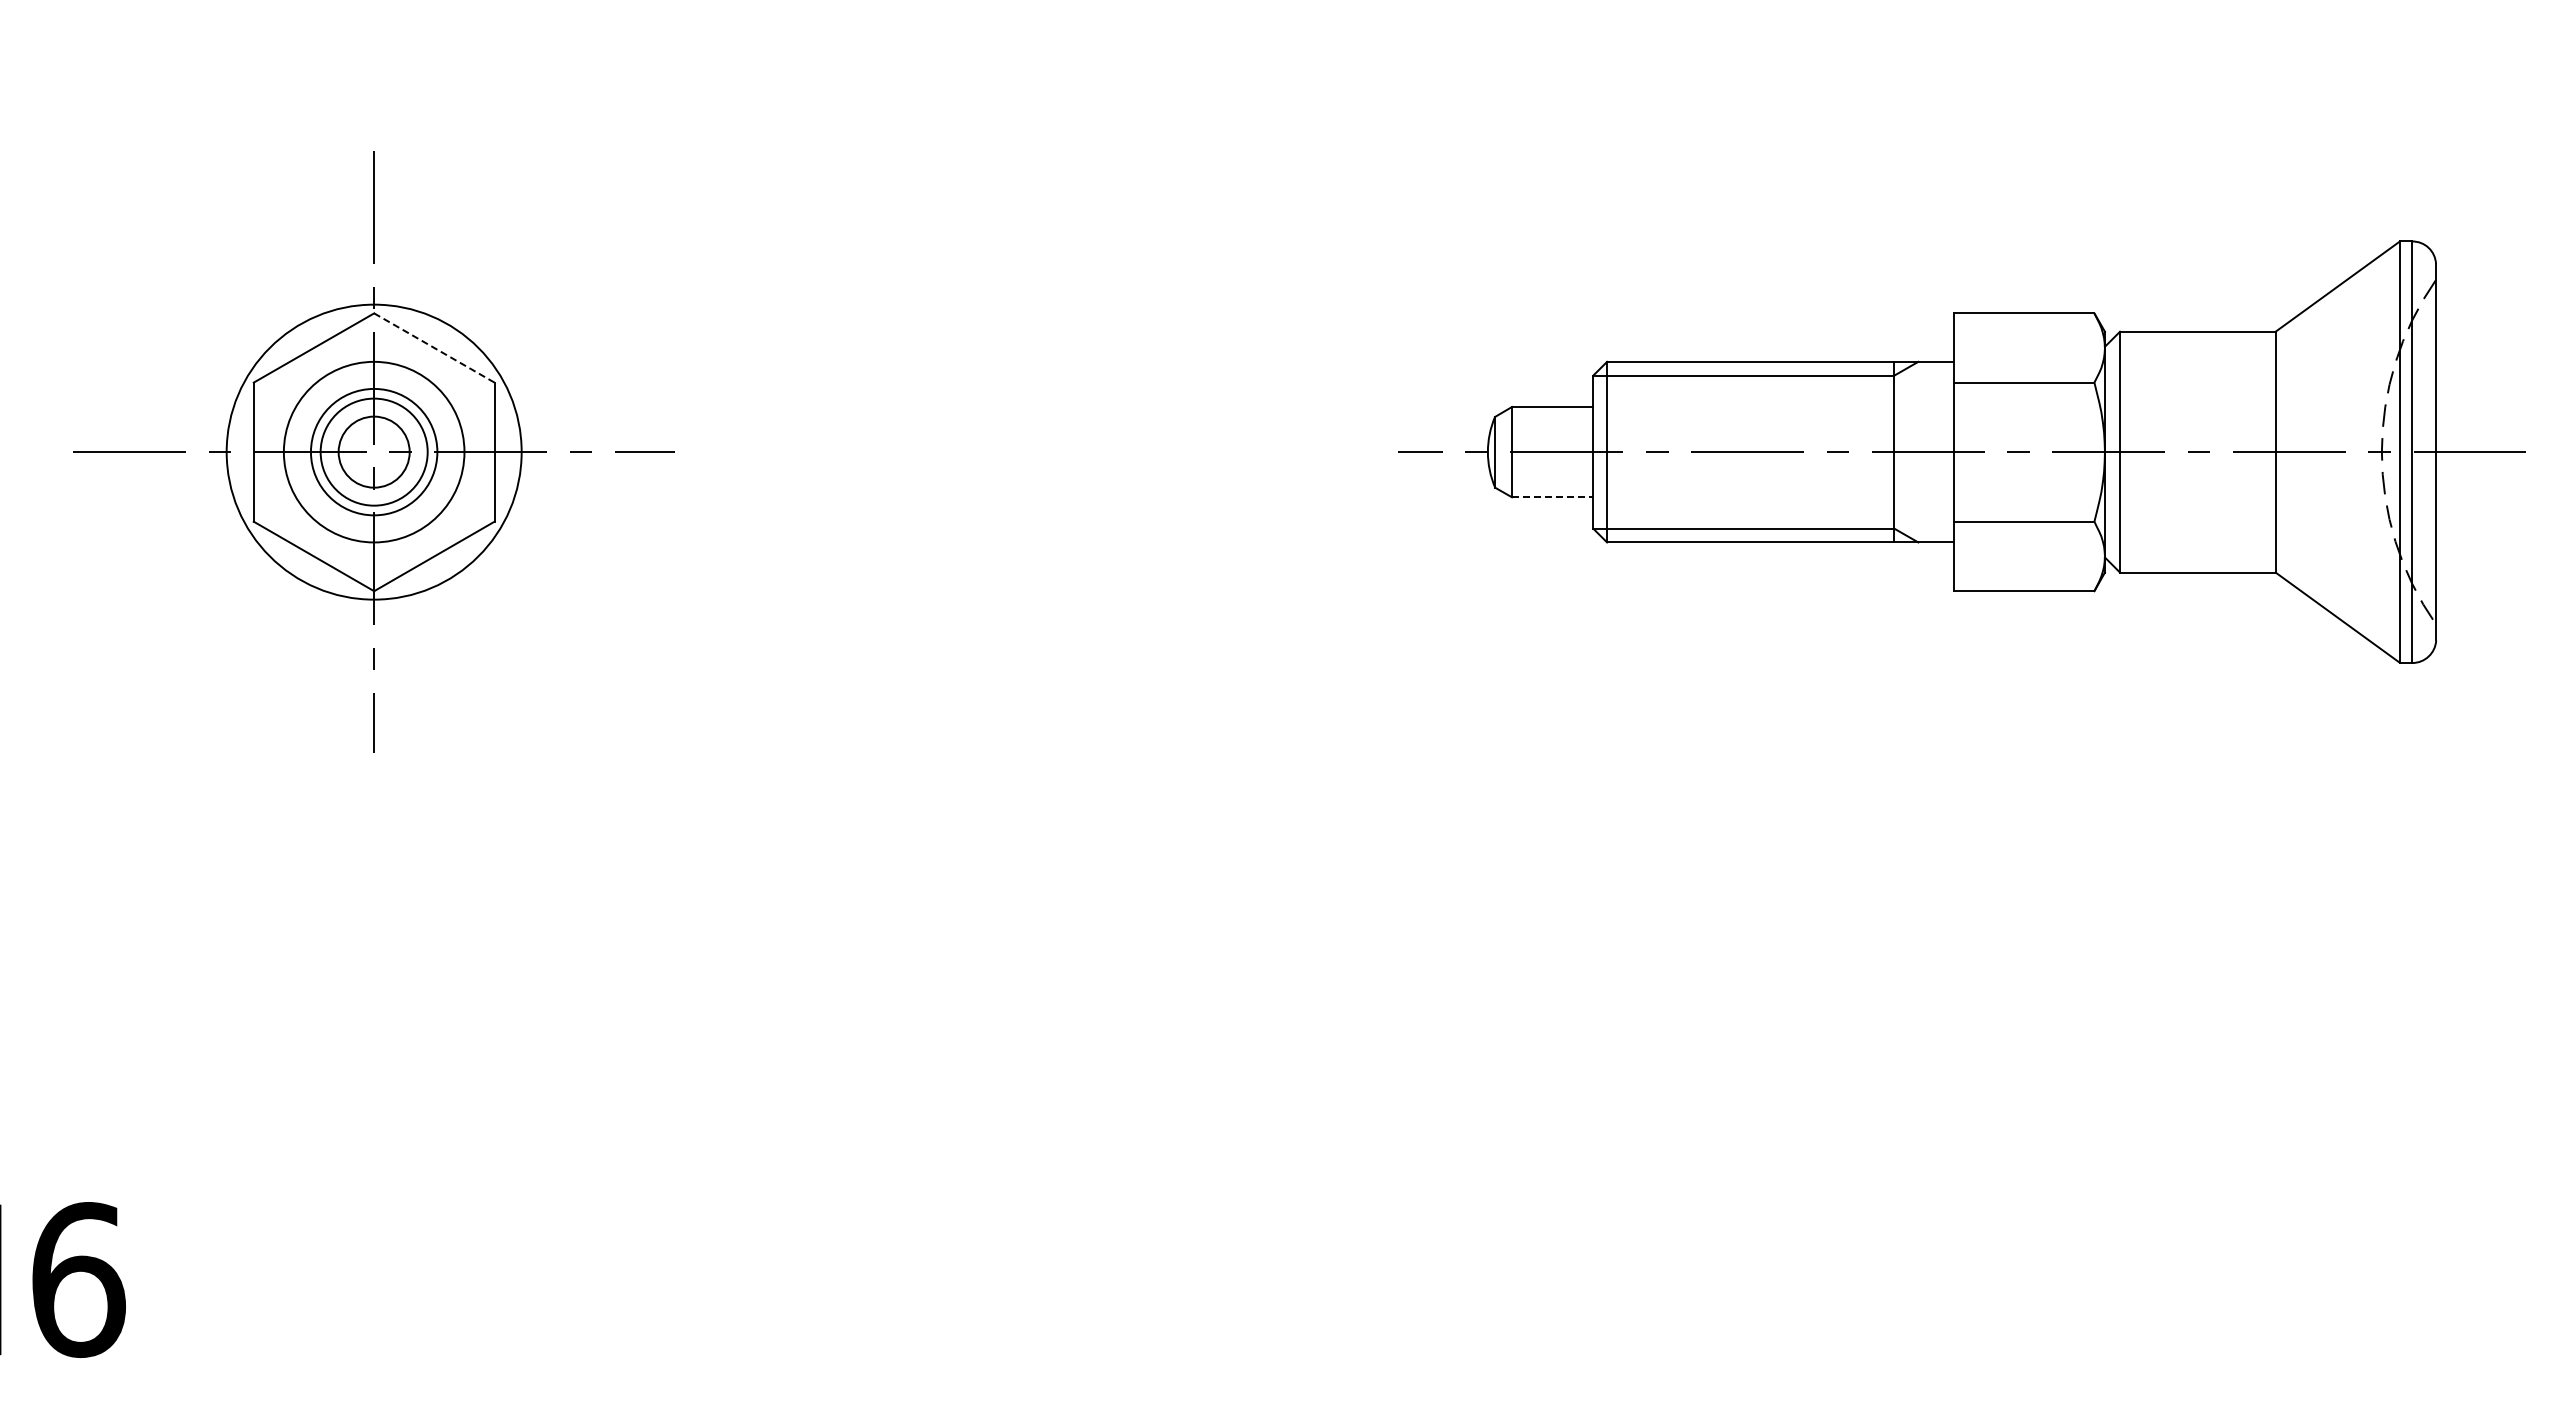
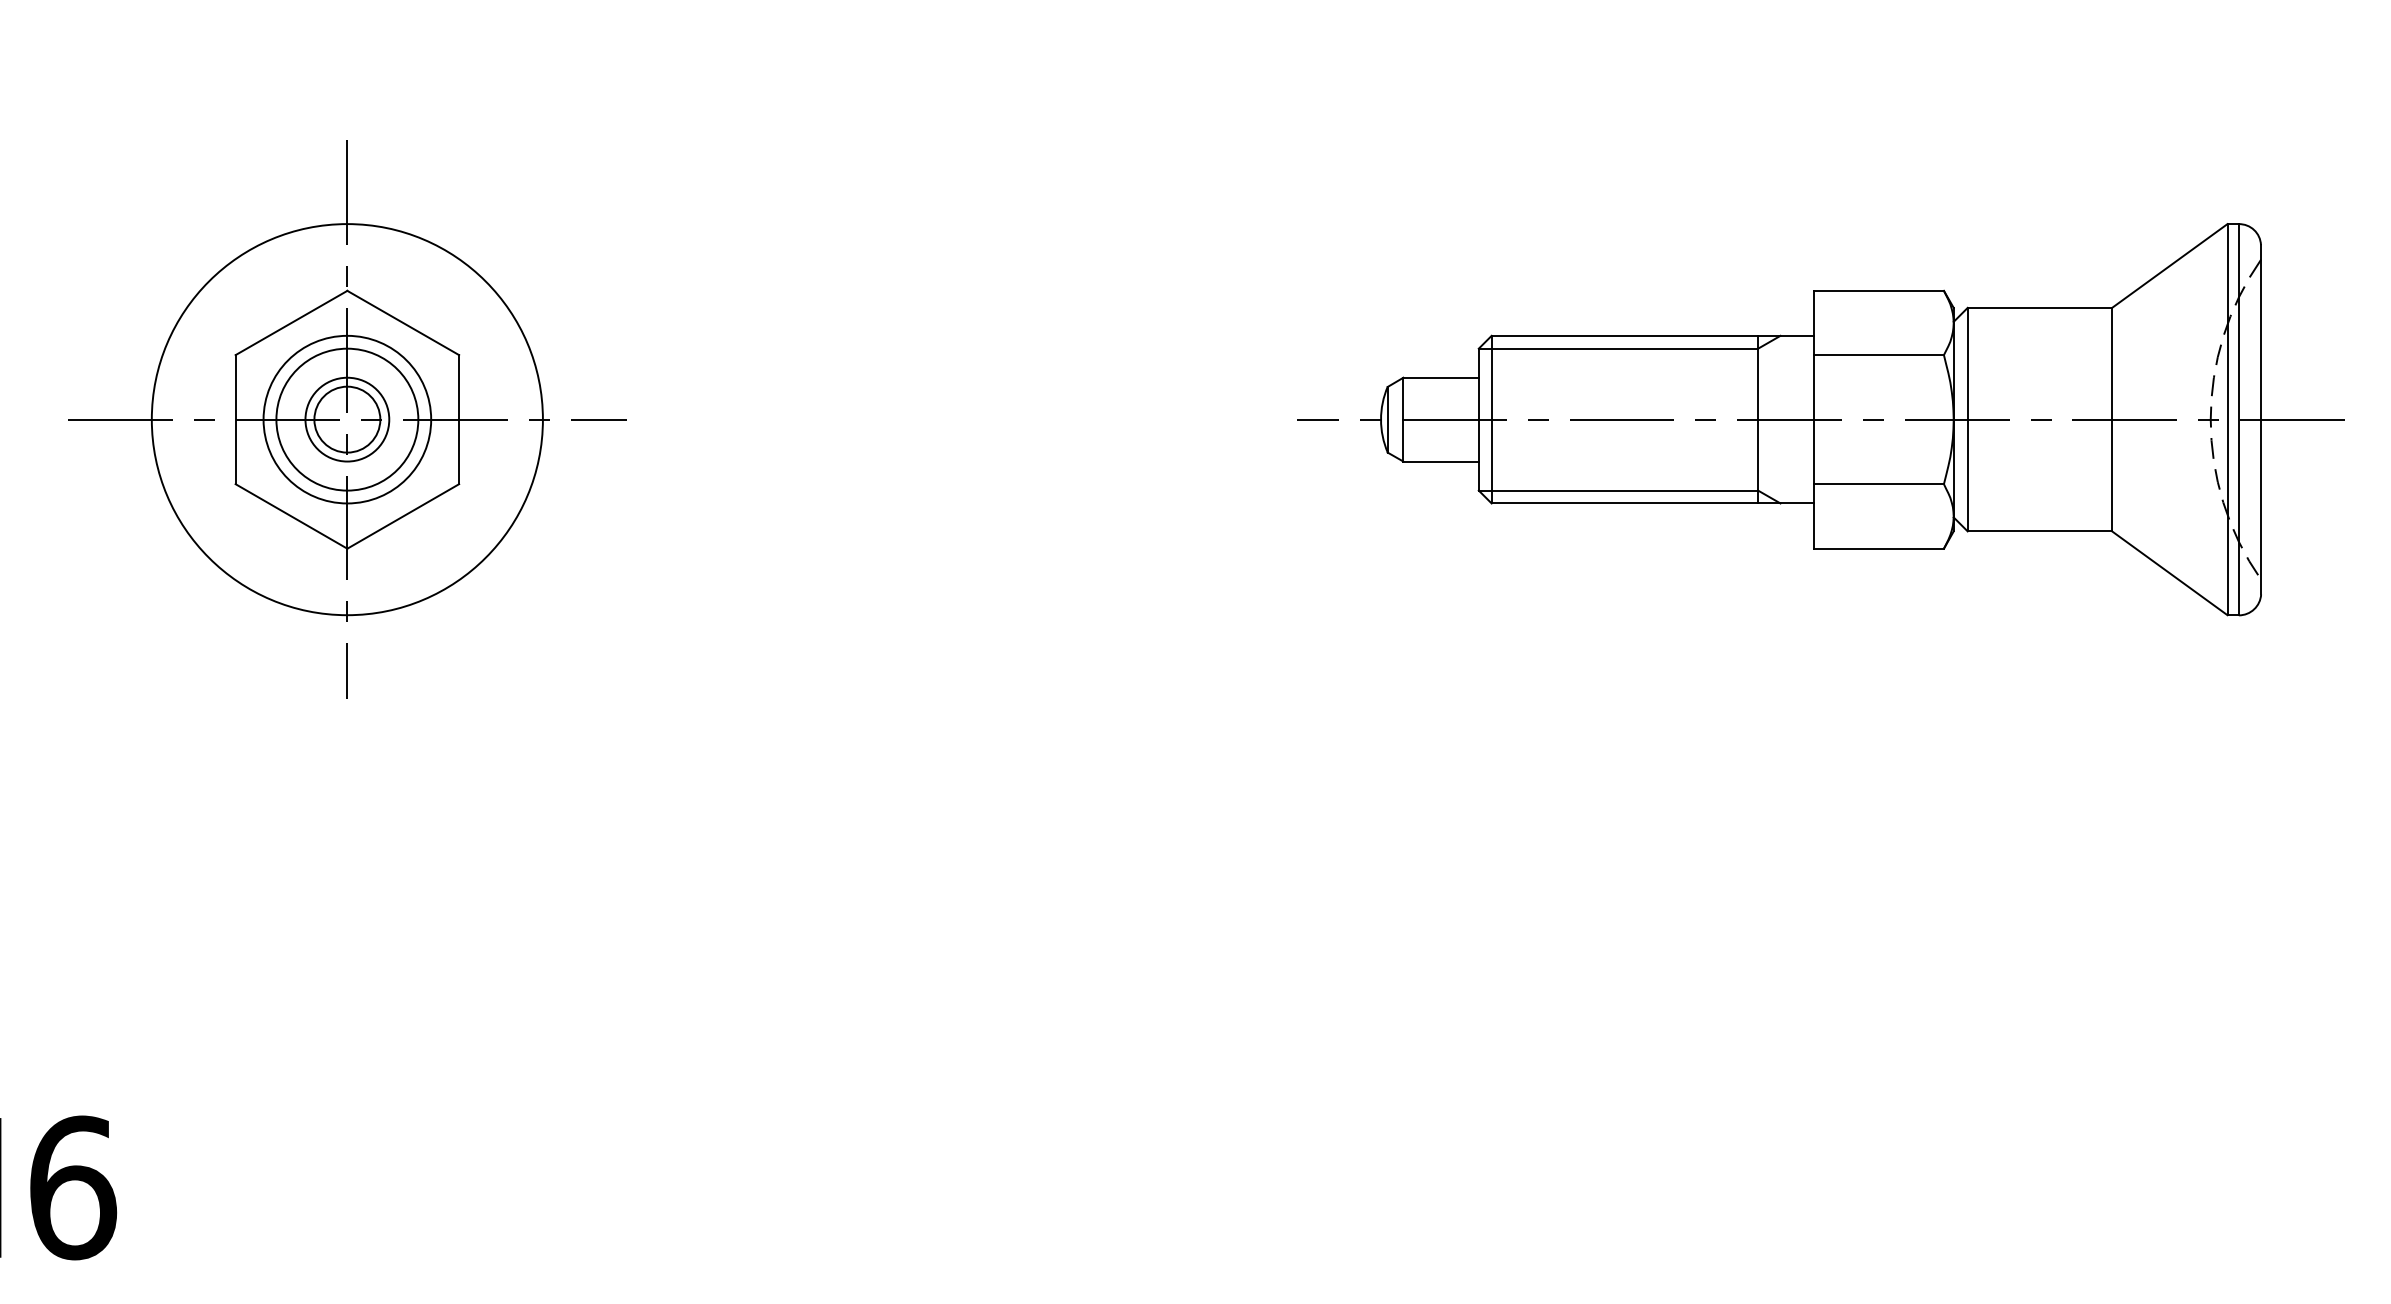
line: (433, 347) -> (402, 322), dashed -> solid
circle: (373, 451) -> (346, 419), size x1.43
circle: (373, 451) -> (346, 419), size x1.43
circle: (374, 452) -> (347, 419), size x0.71
line: (1552, 497) -> (1440, 461), dashed -> solid

